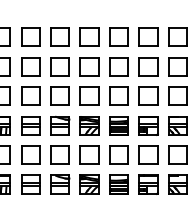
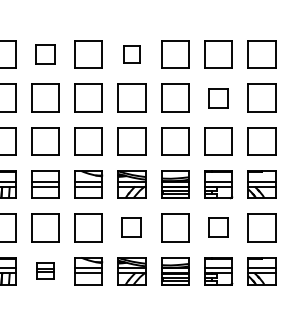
part: (30, 36) -> (44, 53), size x0.7
part: (89, 36) -> (131, 53), size x0.6
part: (148, 66) -> (218, 97), size x0.7
part: (89, 154) -> (131, 226), size x0.7
part: (148, 154) -> (218, 226), size x0.7
part: (30, 184) -> (44, 271), size x0.6

